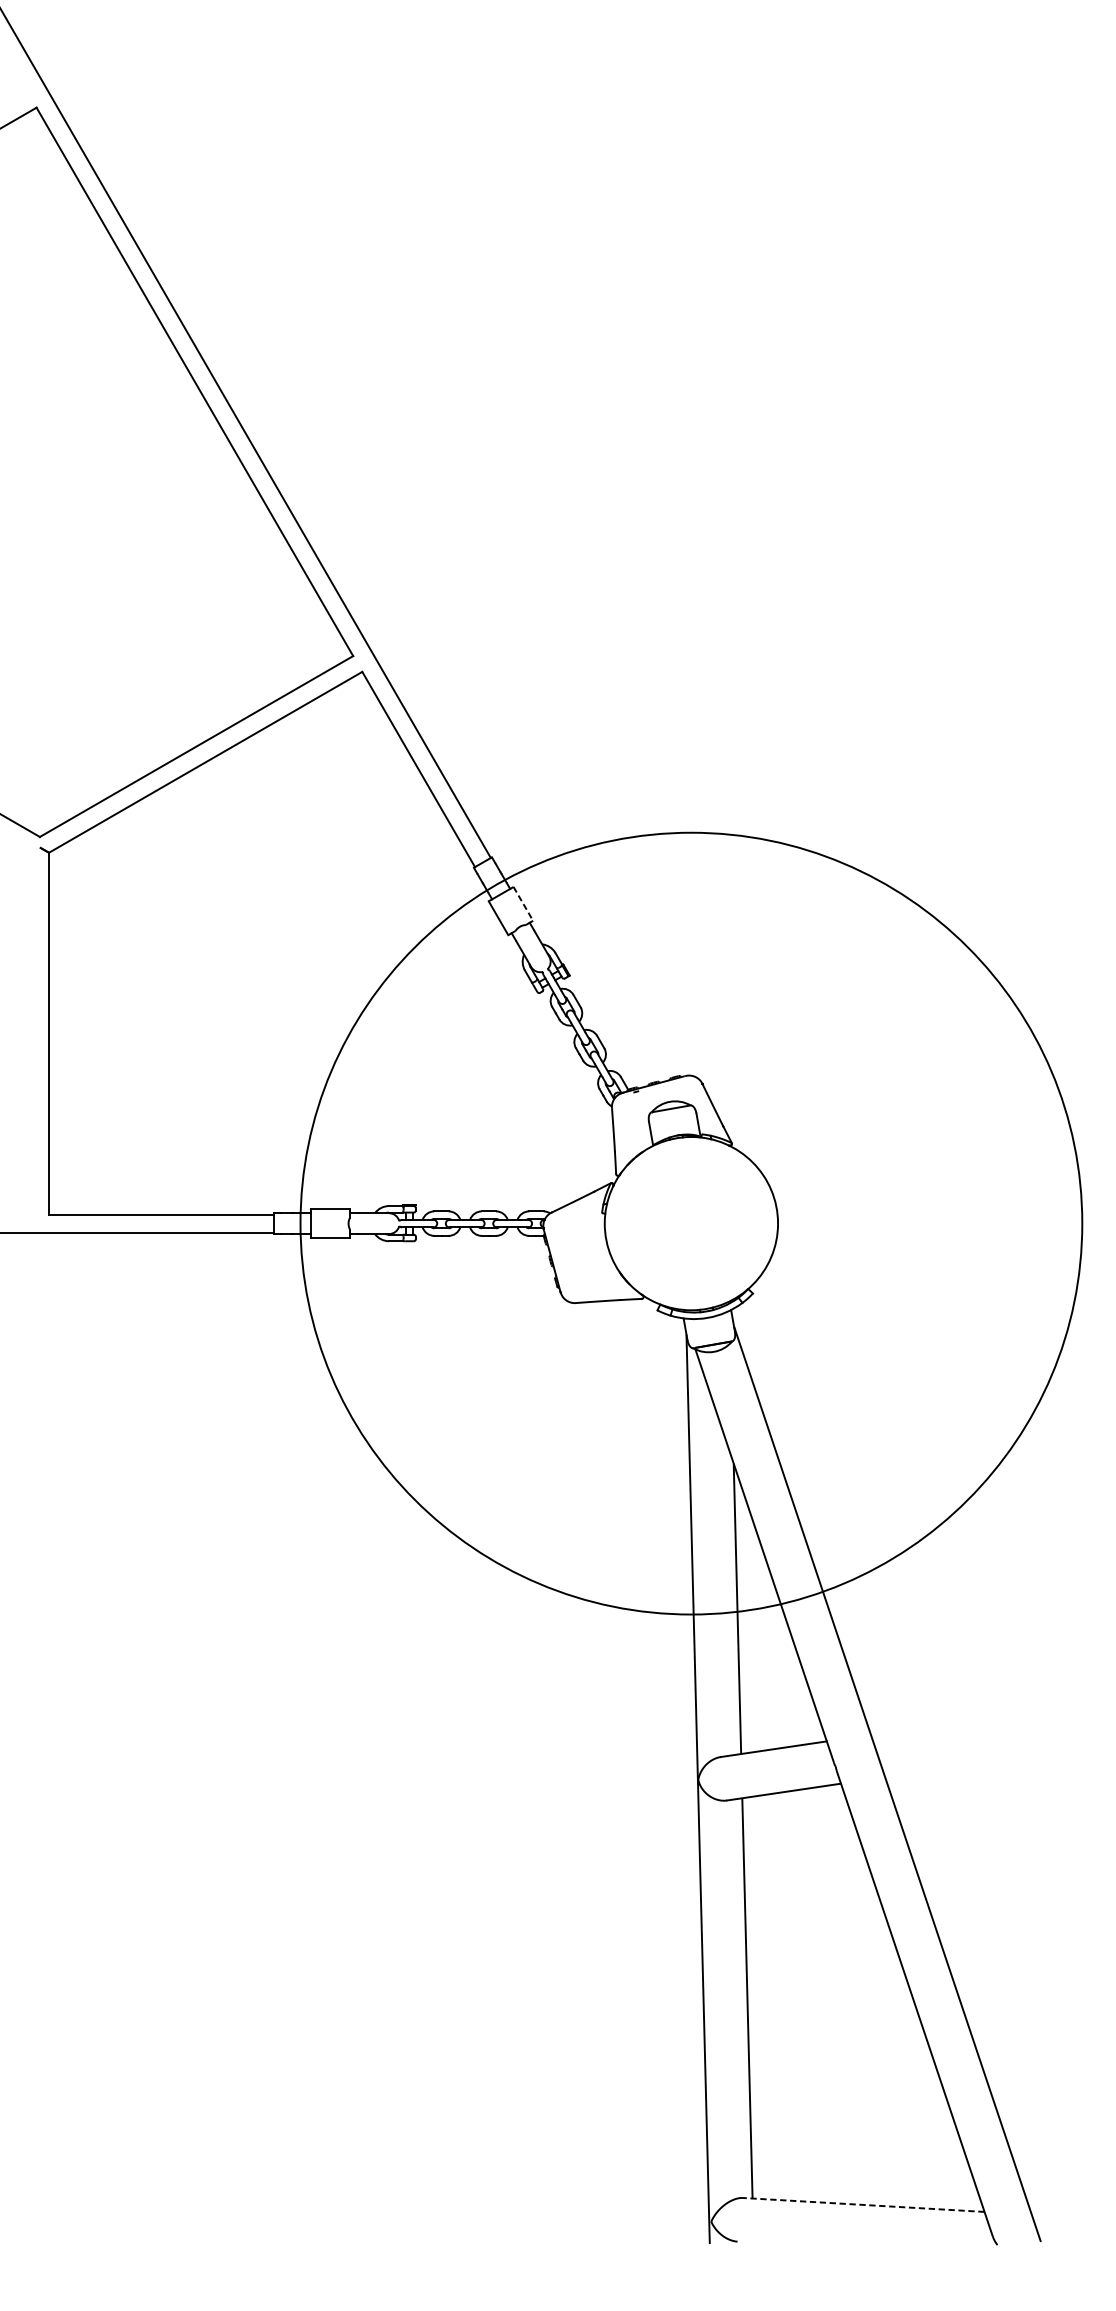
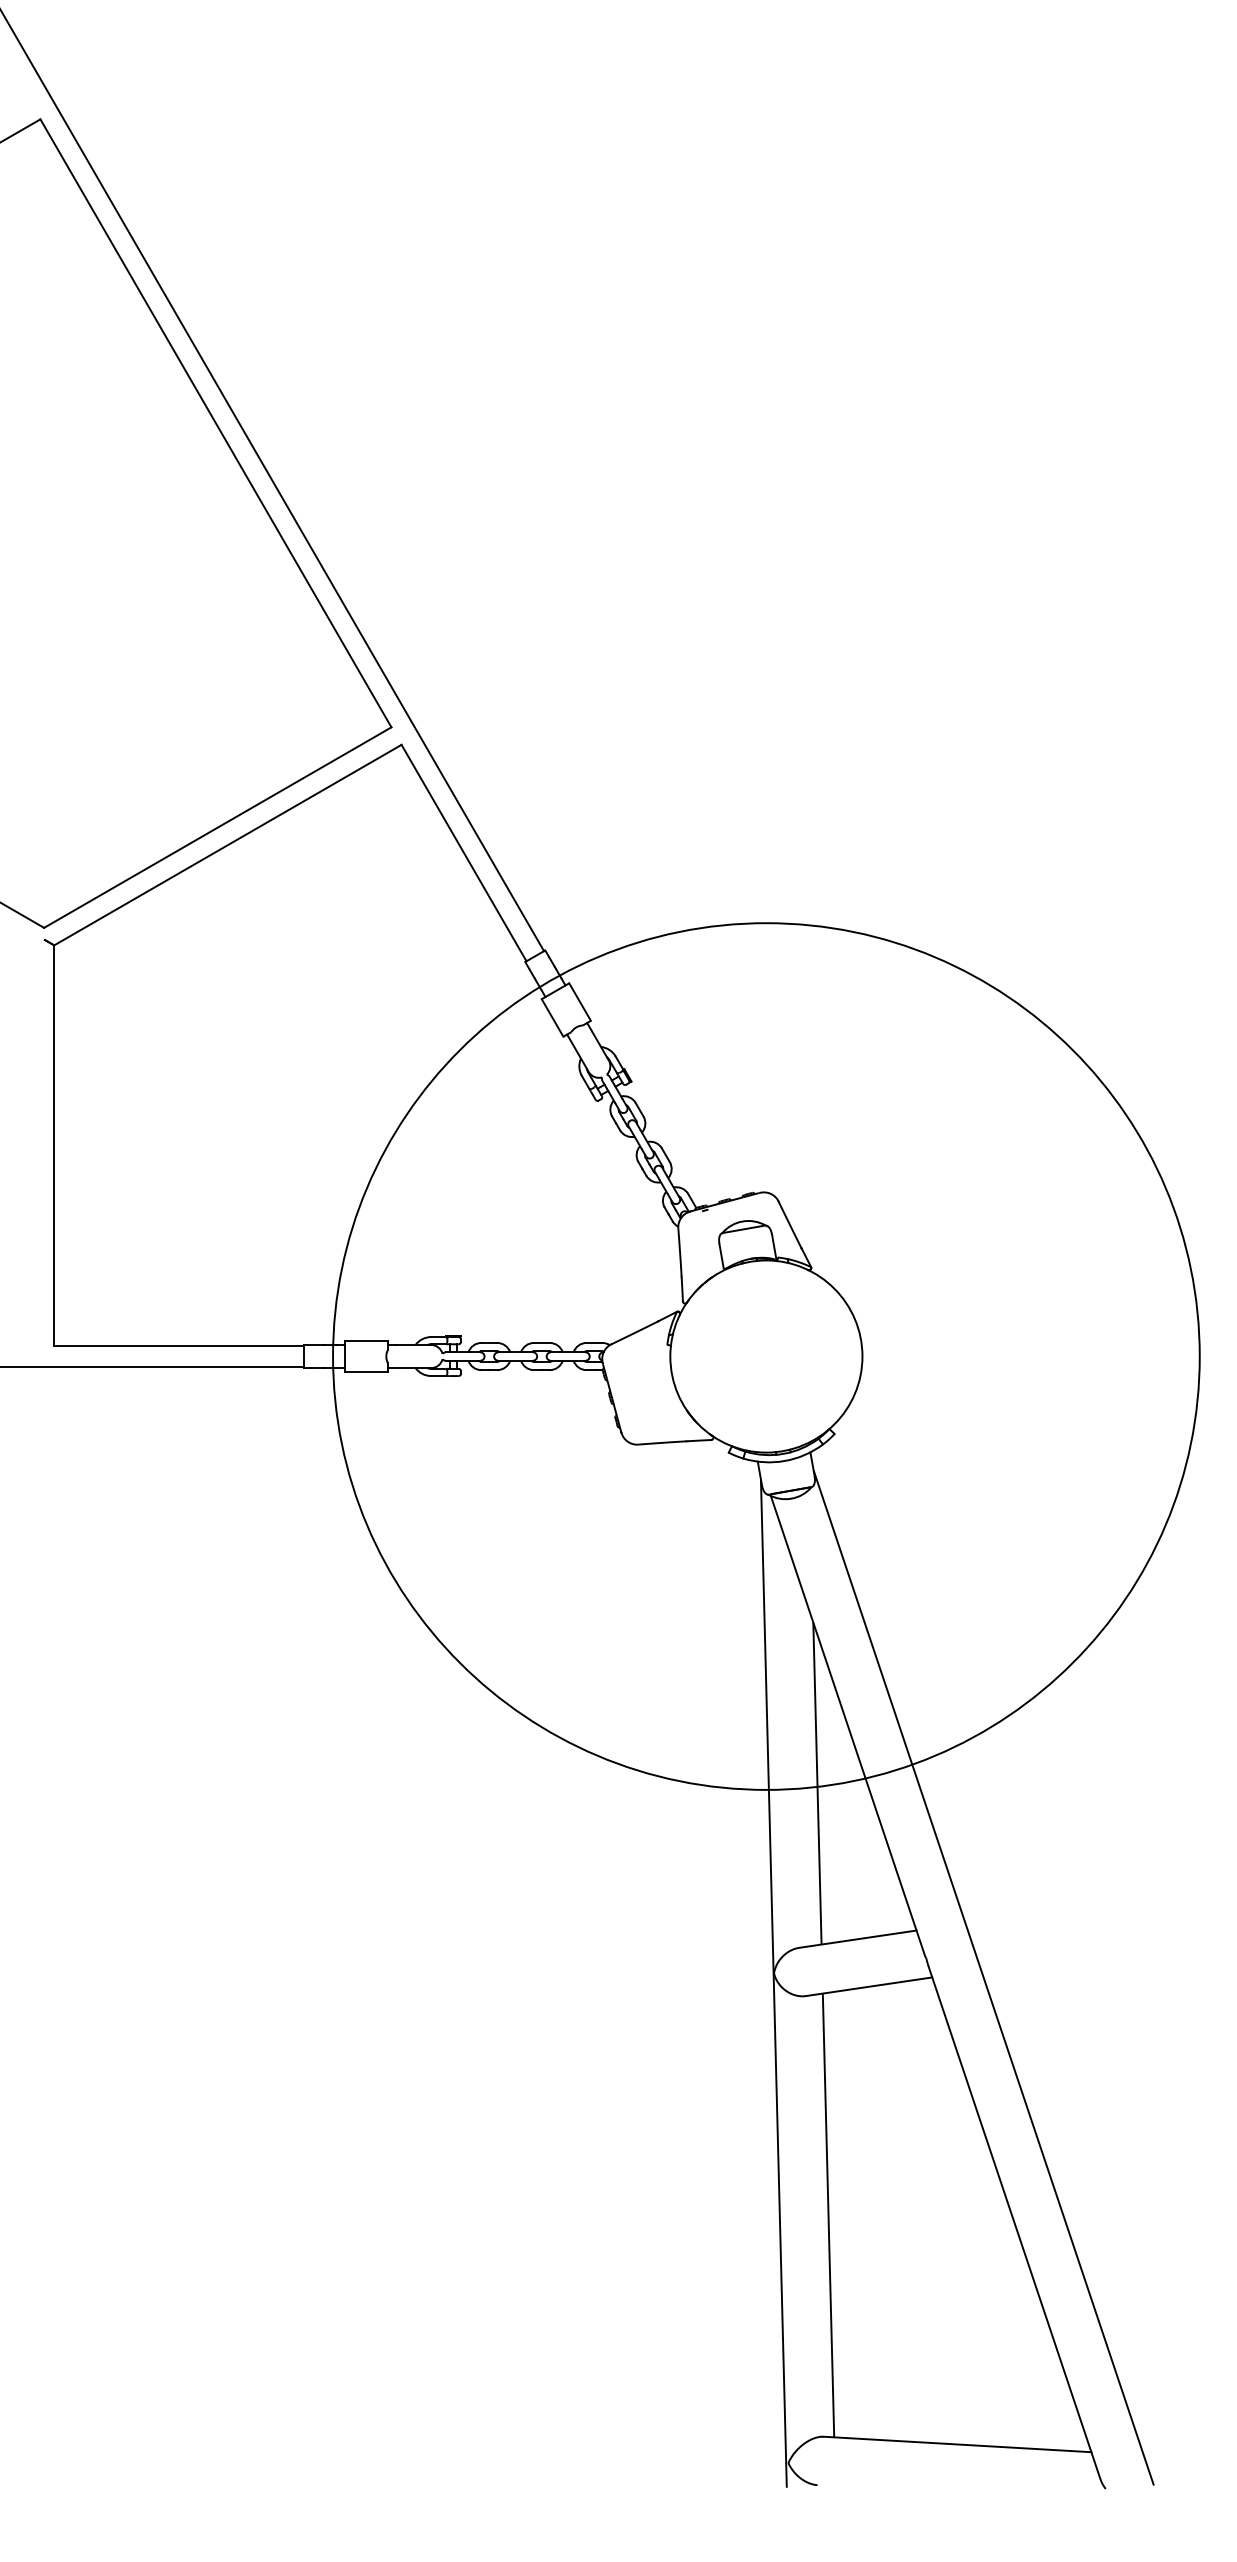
line: (523, 904) -> (580, 1002), dashed -> solid
line: (862, 2204) -> (956, 2444), dashed -> solid

